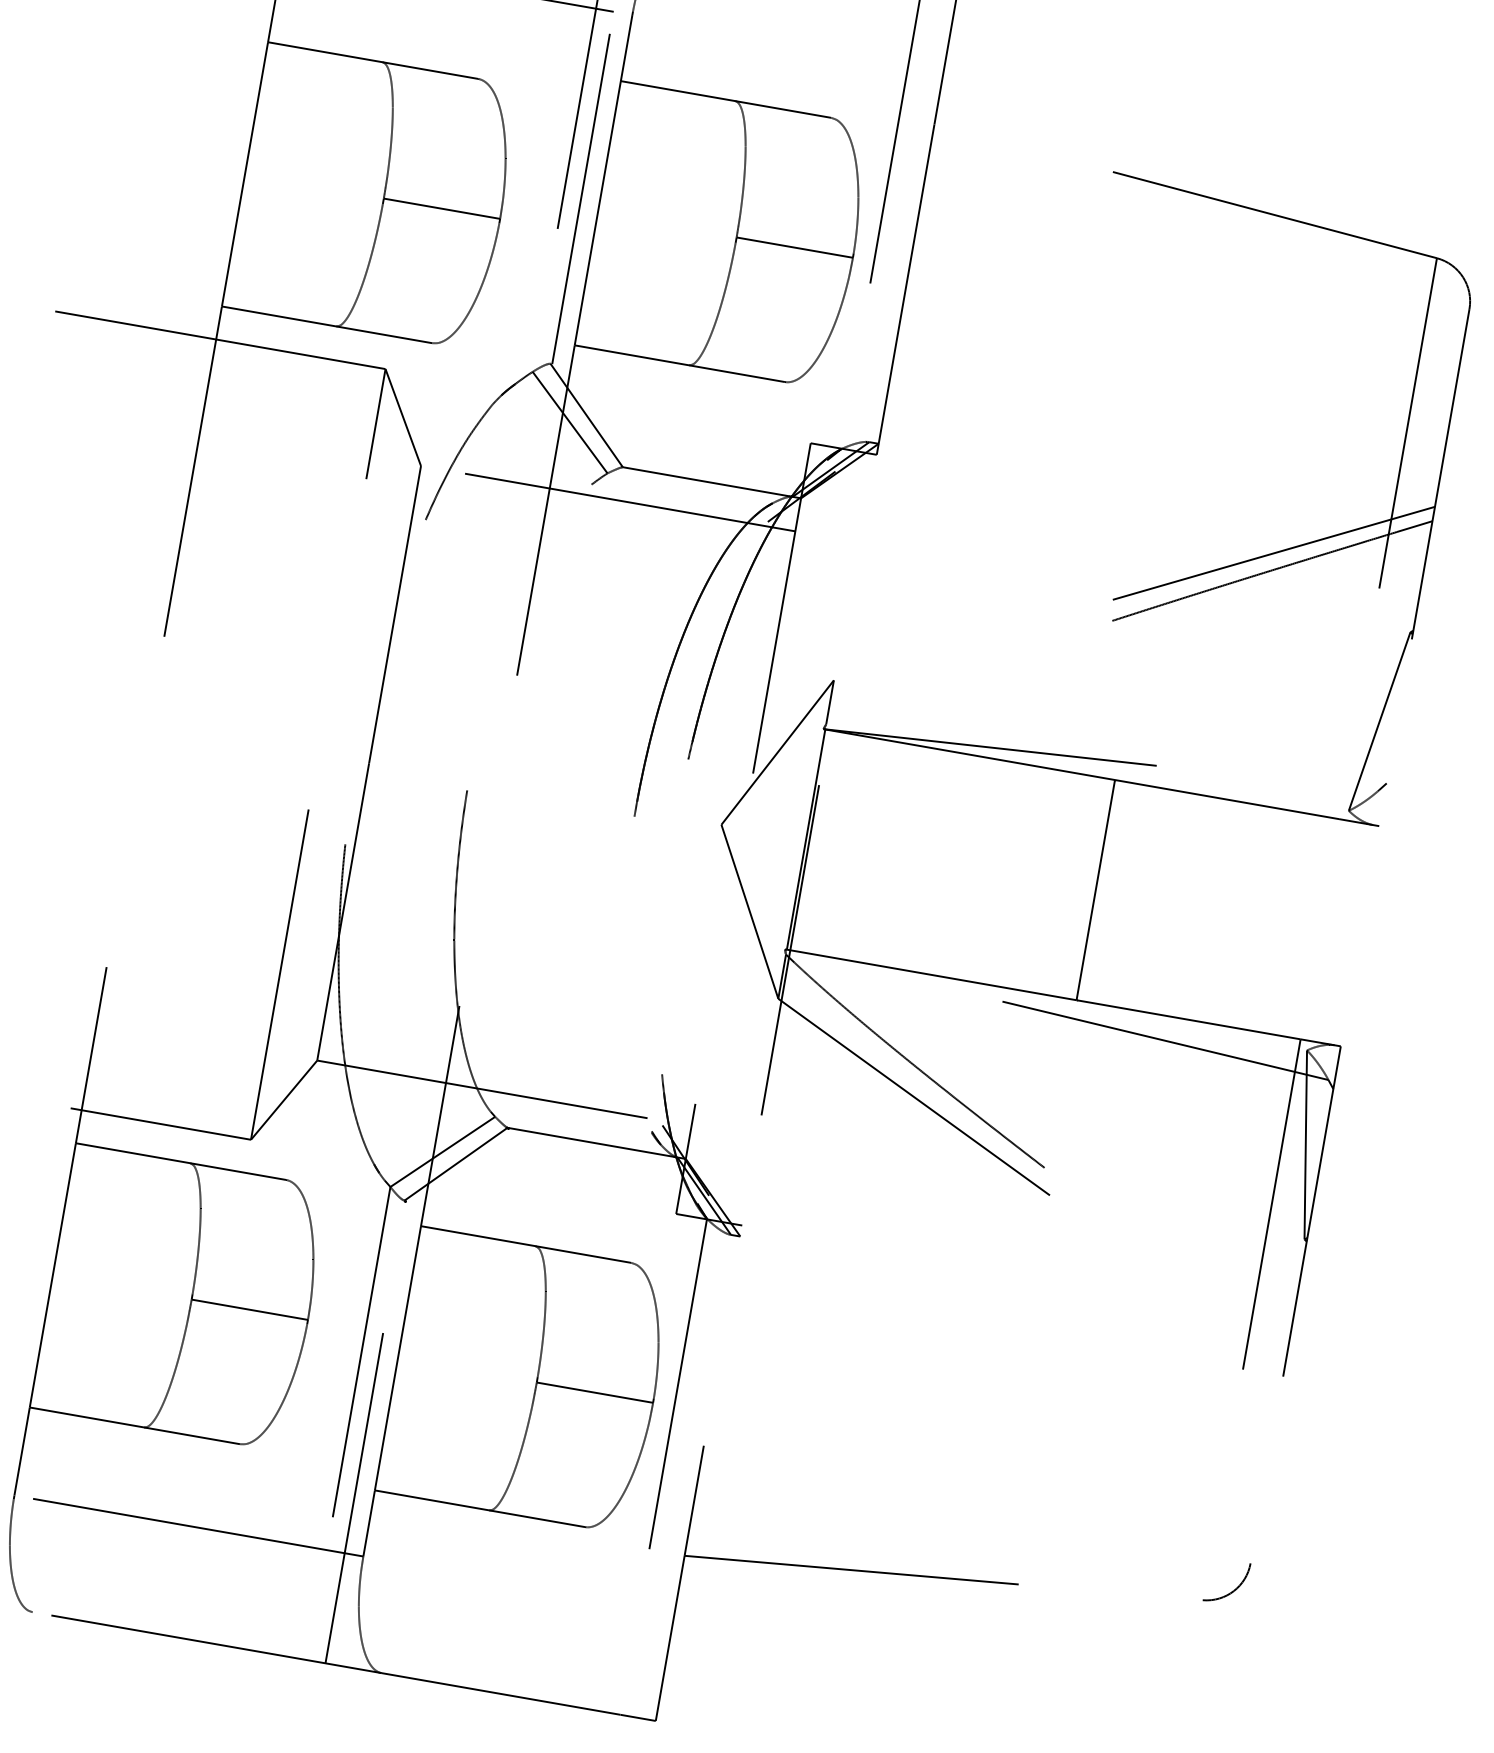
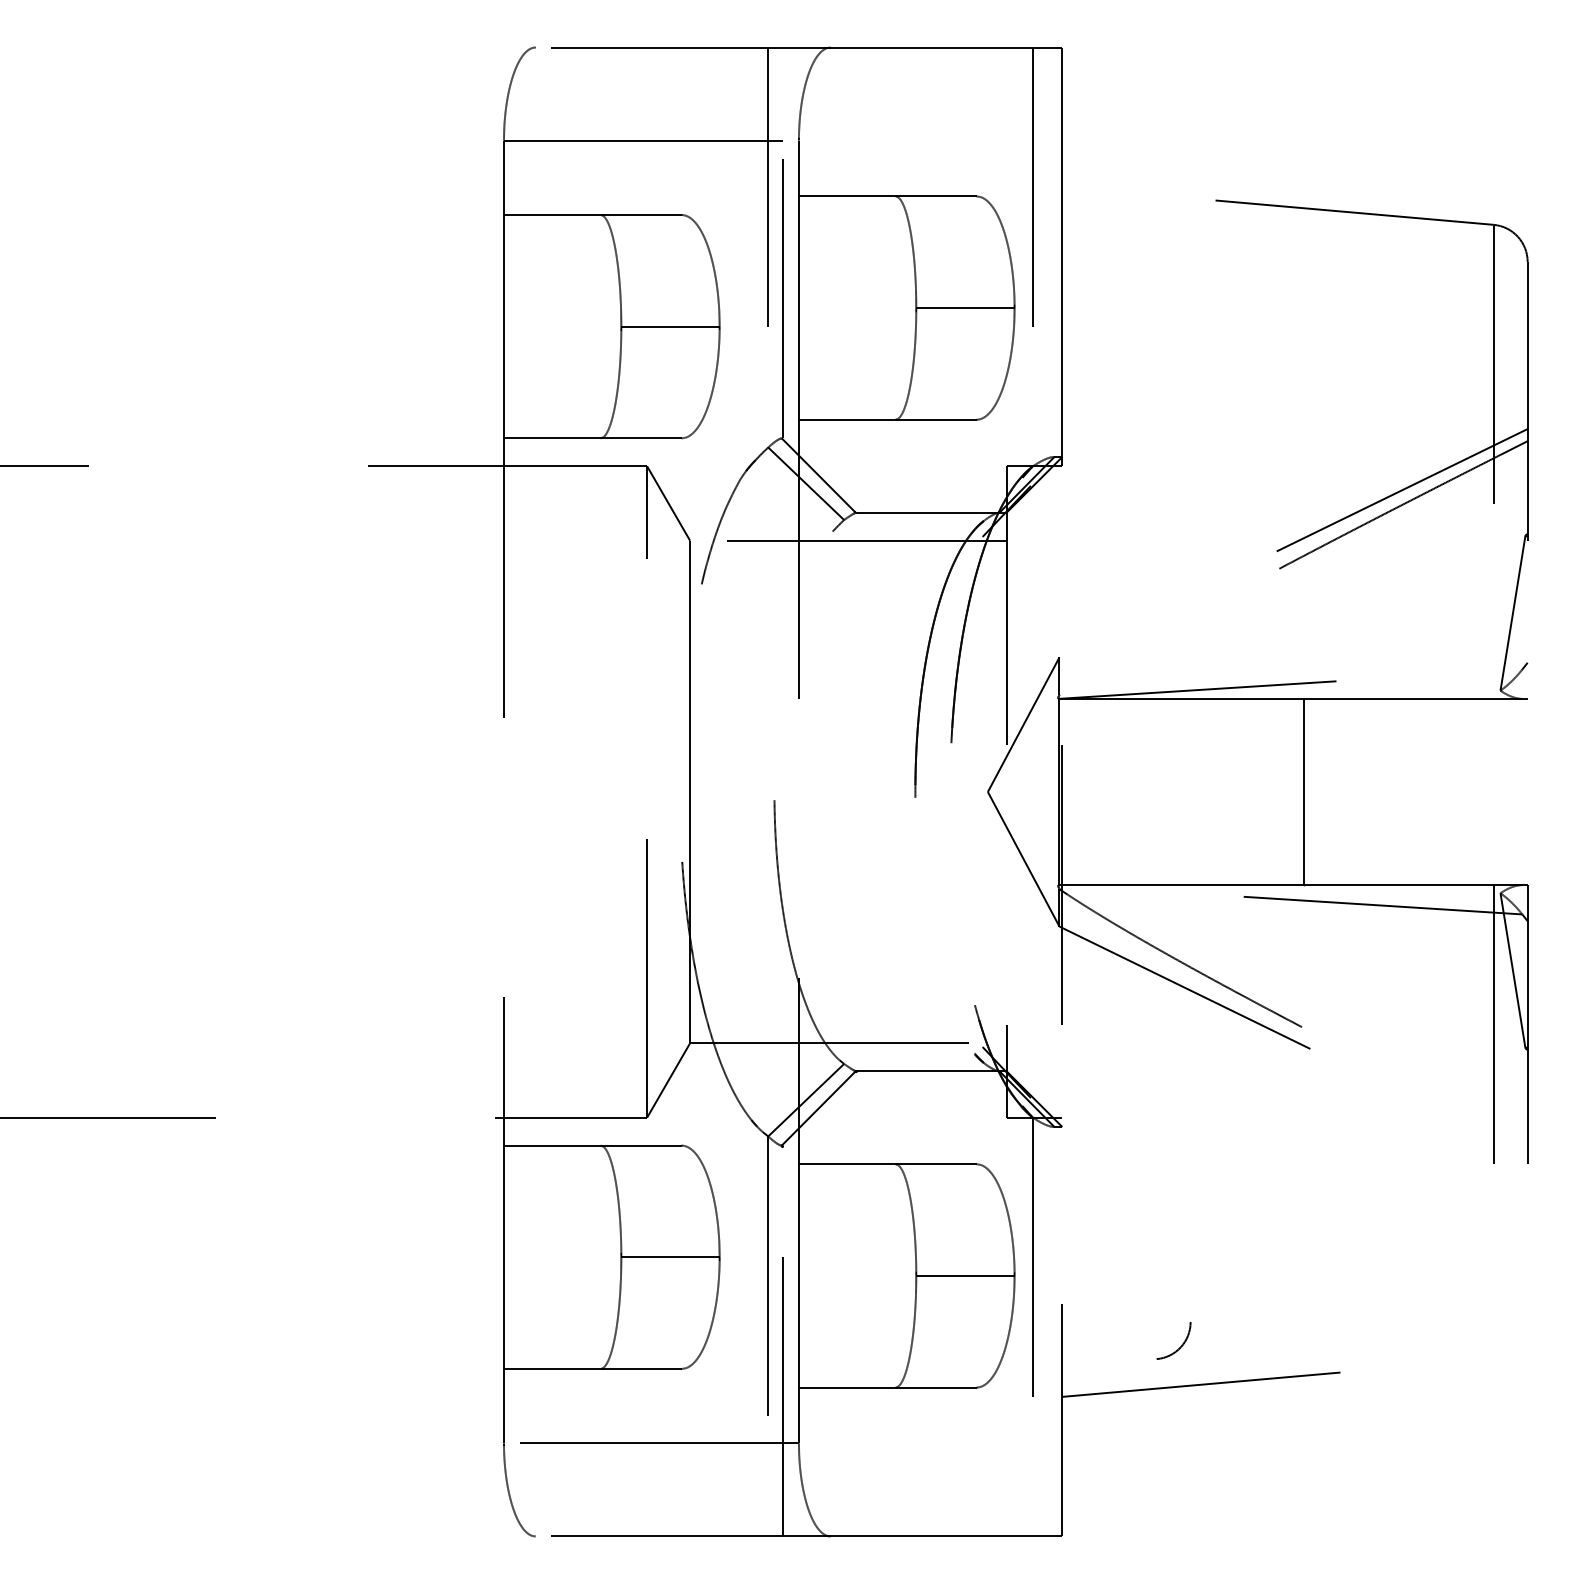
arc: (1235, 1588) -> (1181, 1344), moved

